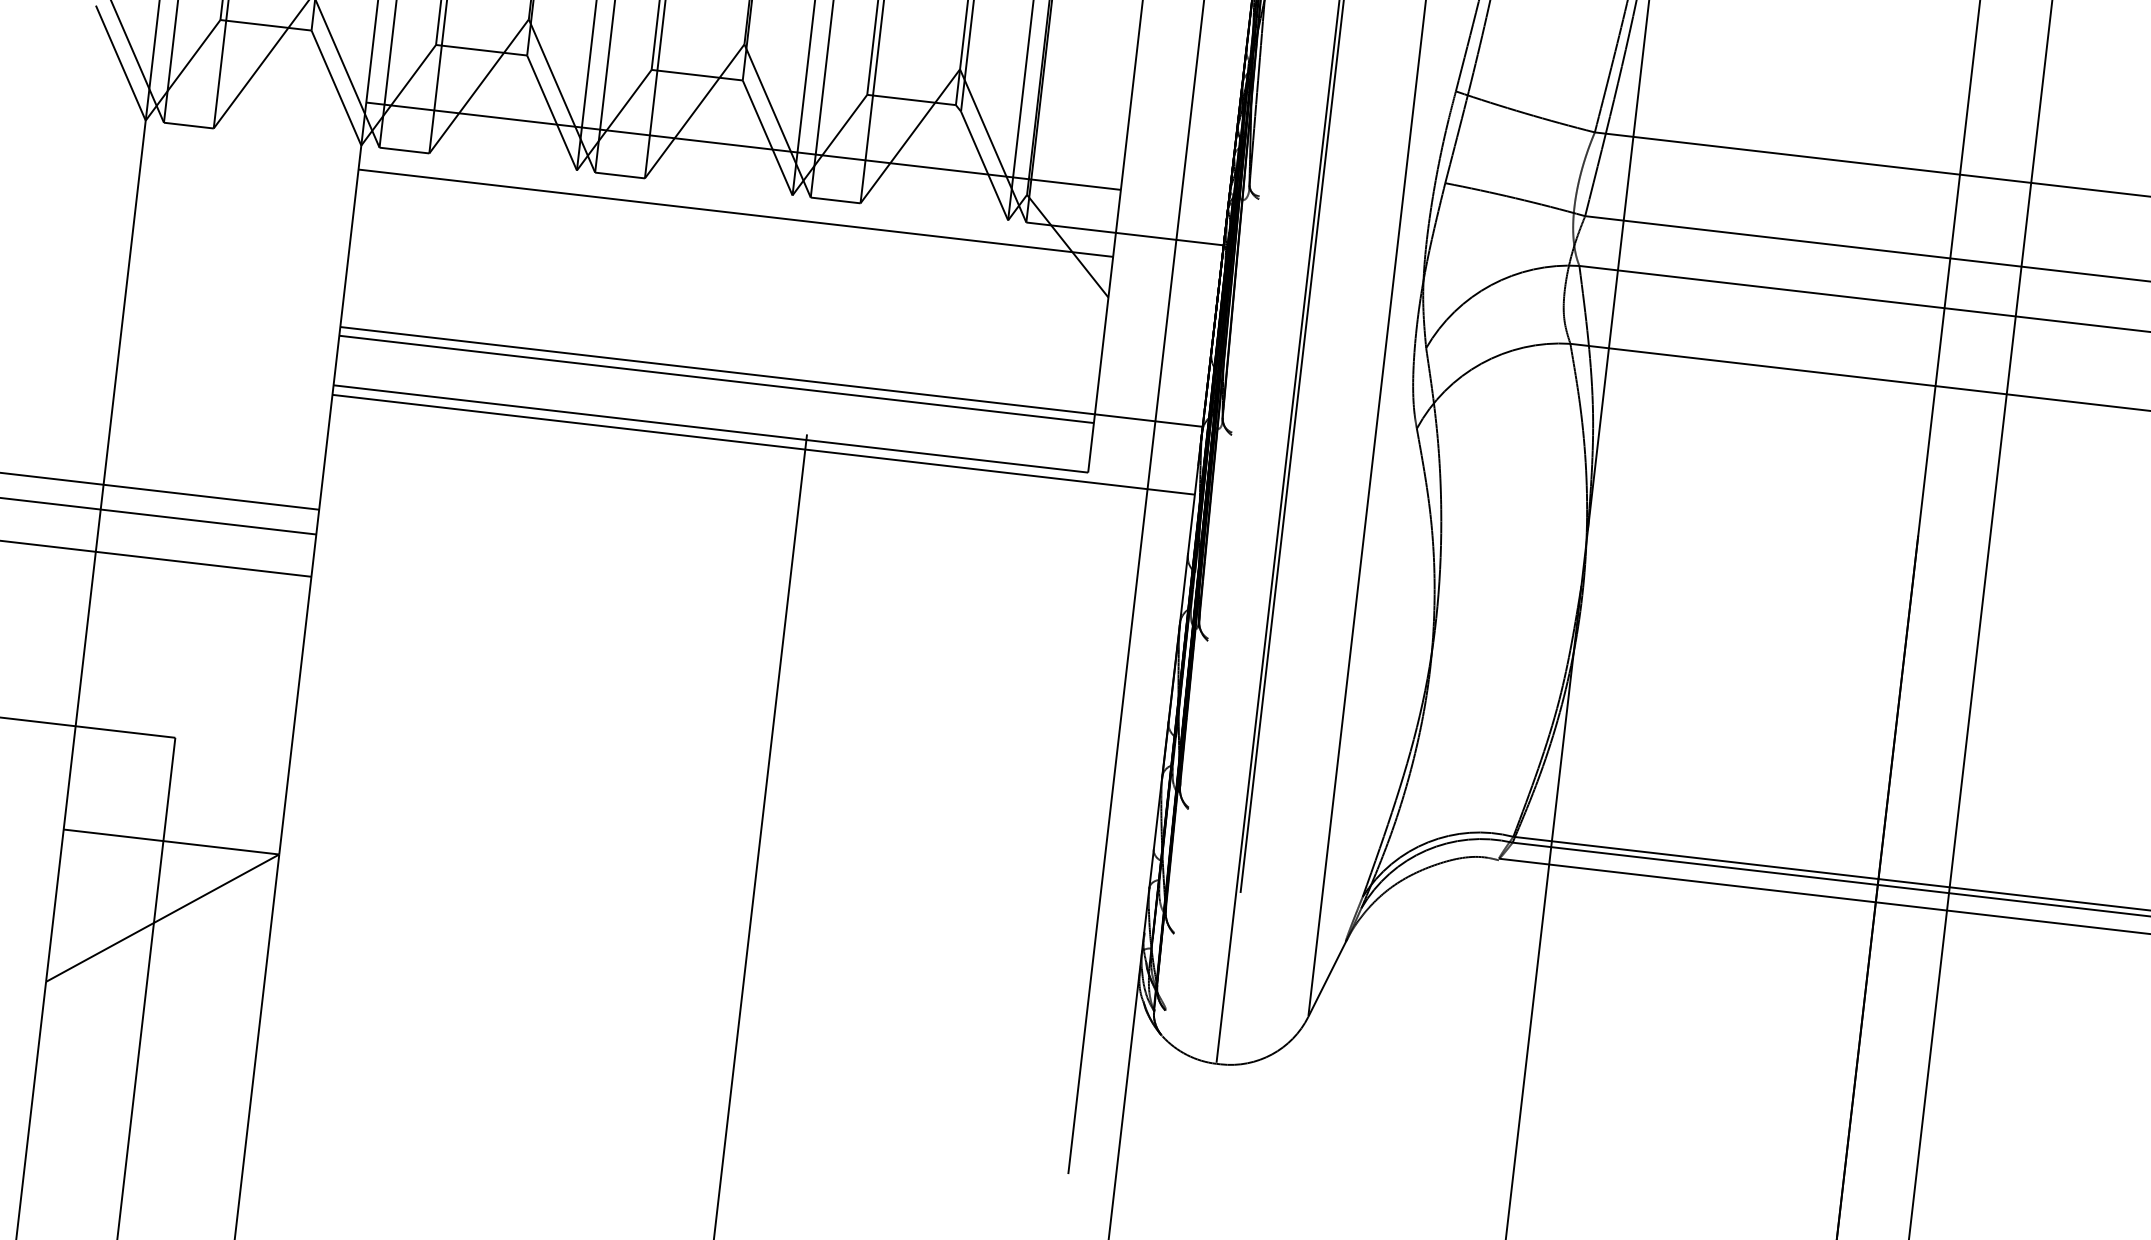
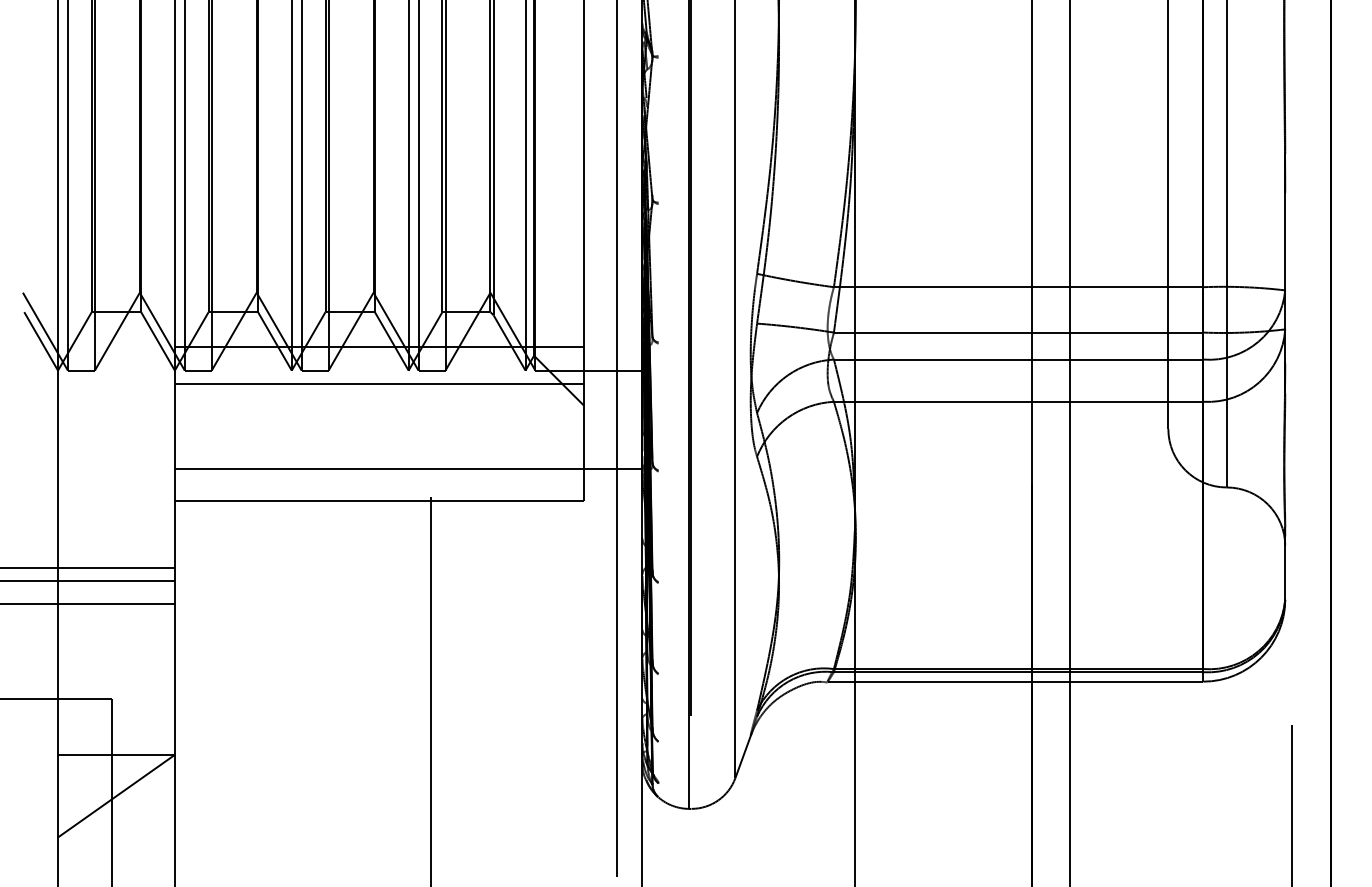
line: (714, 378) -> (378, 473), removed
line: (763, 444) -> (408, 505), removed

